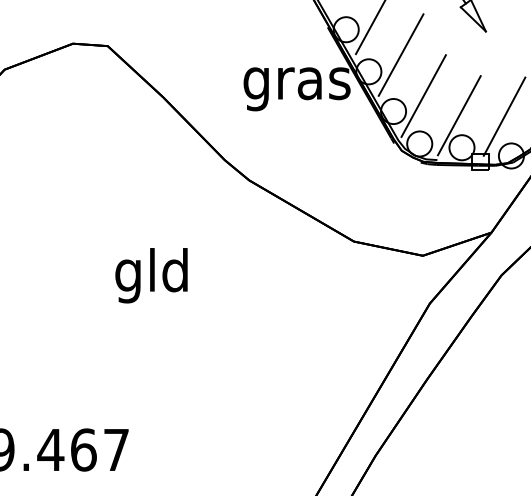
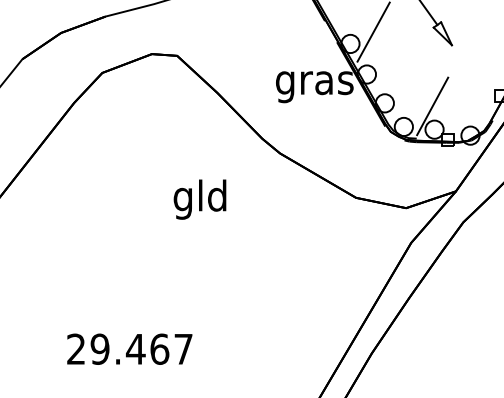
line: (401, 53) -> (390, 61), removed
line: (423, 95) -> (406, 91), removed
line: (504, 115) -> (465, 106), removed
text: (150, 275) -> (199, 199), moved

